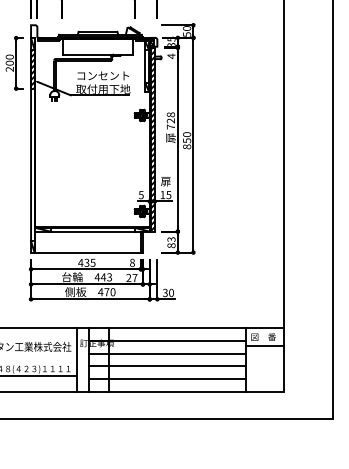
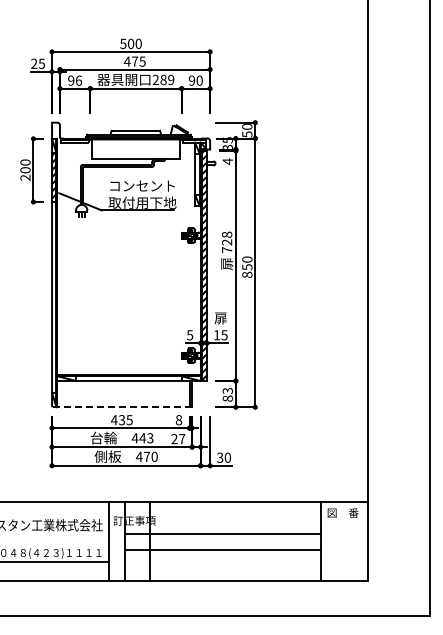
line: (86, 252) -> (121, 407), solid -> dashed
line: (167, 340) -> (222, 517), removed
line: (264, 346) -> (344, 524), removed
line: (167, 379) -> (222, 565), removed

